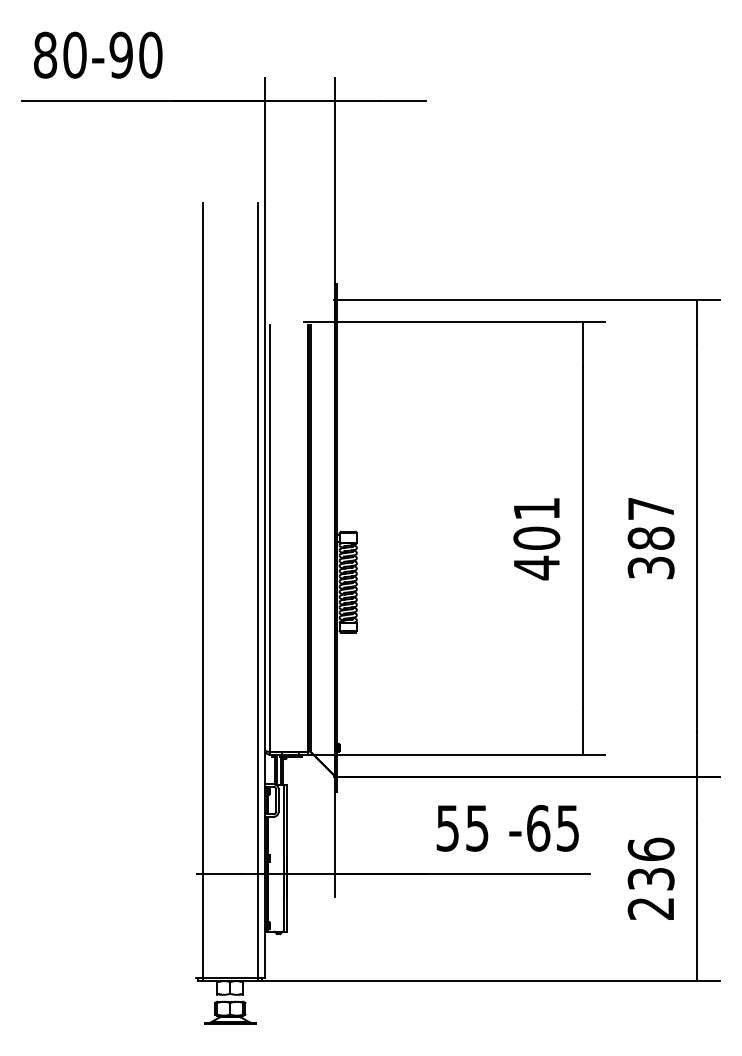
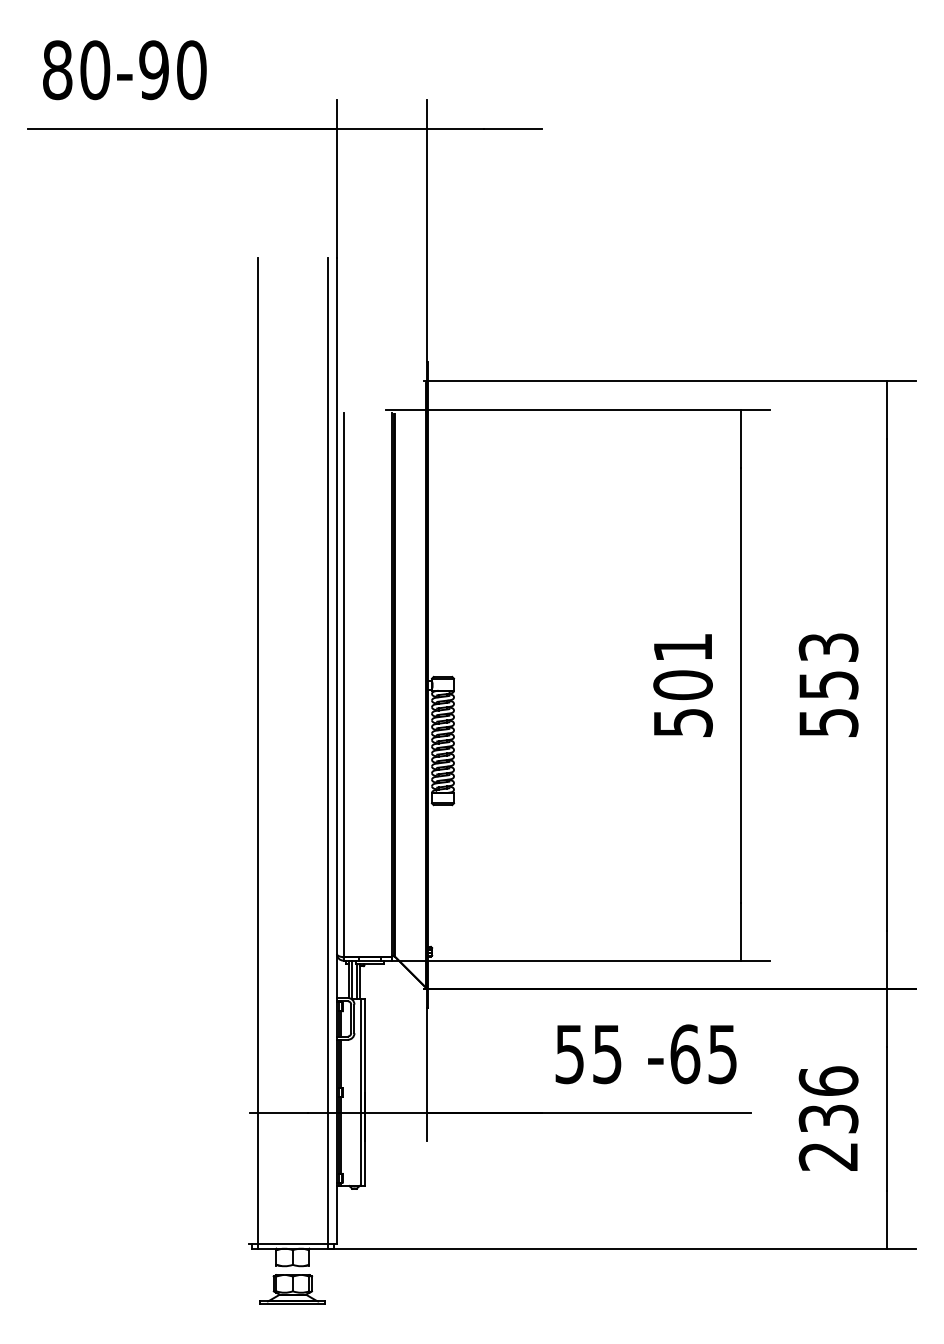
text: (651, 537) -> (828, 684), 387 -> 553
text: (537, 567) -> (683, 722), 401 -> 501

